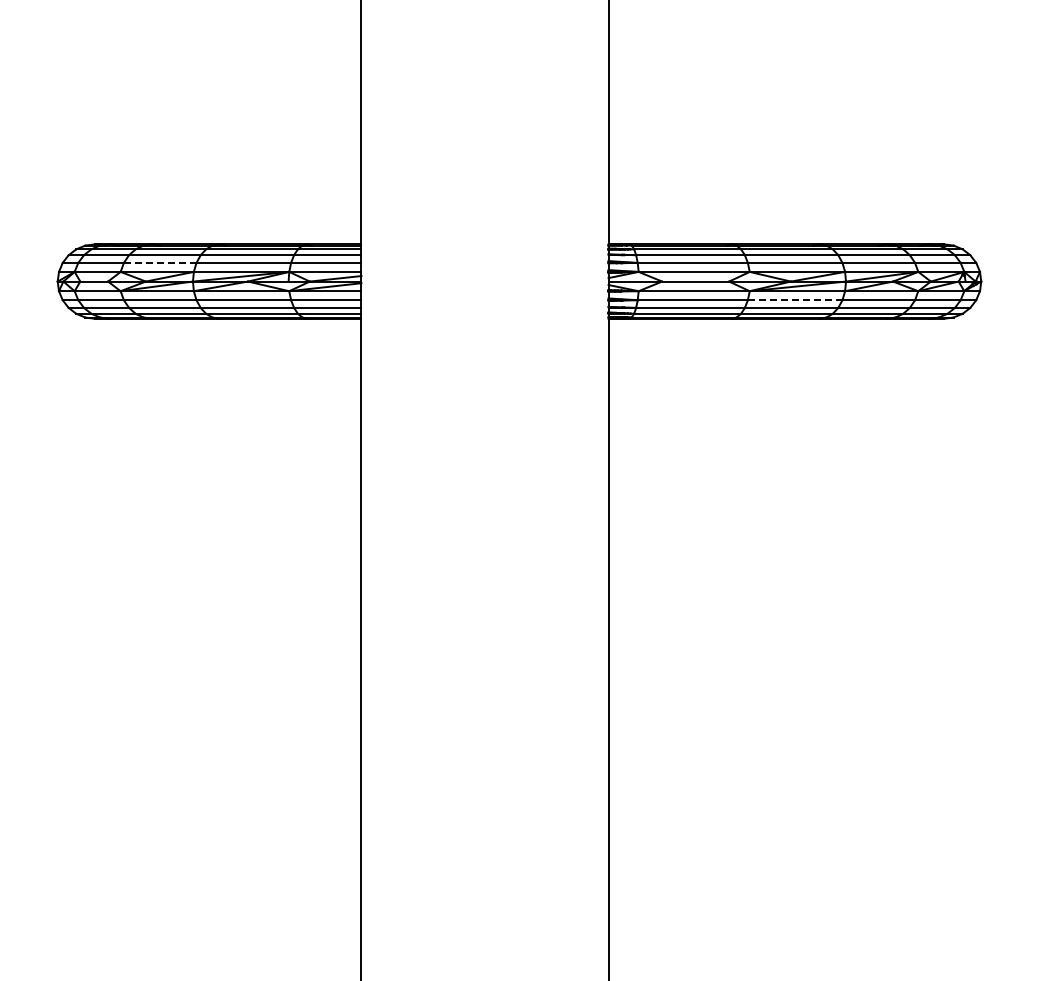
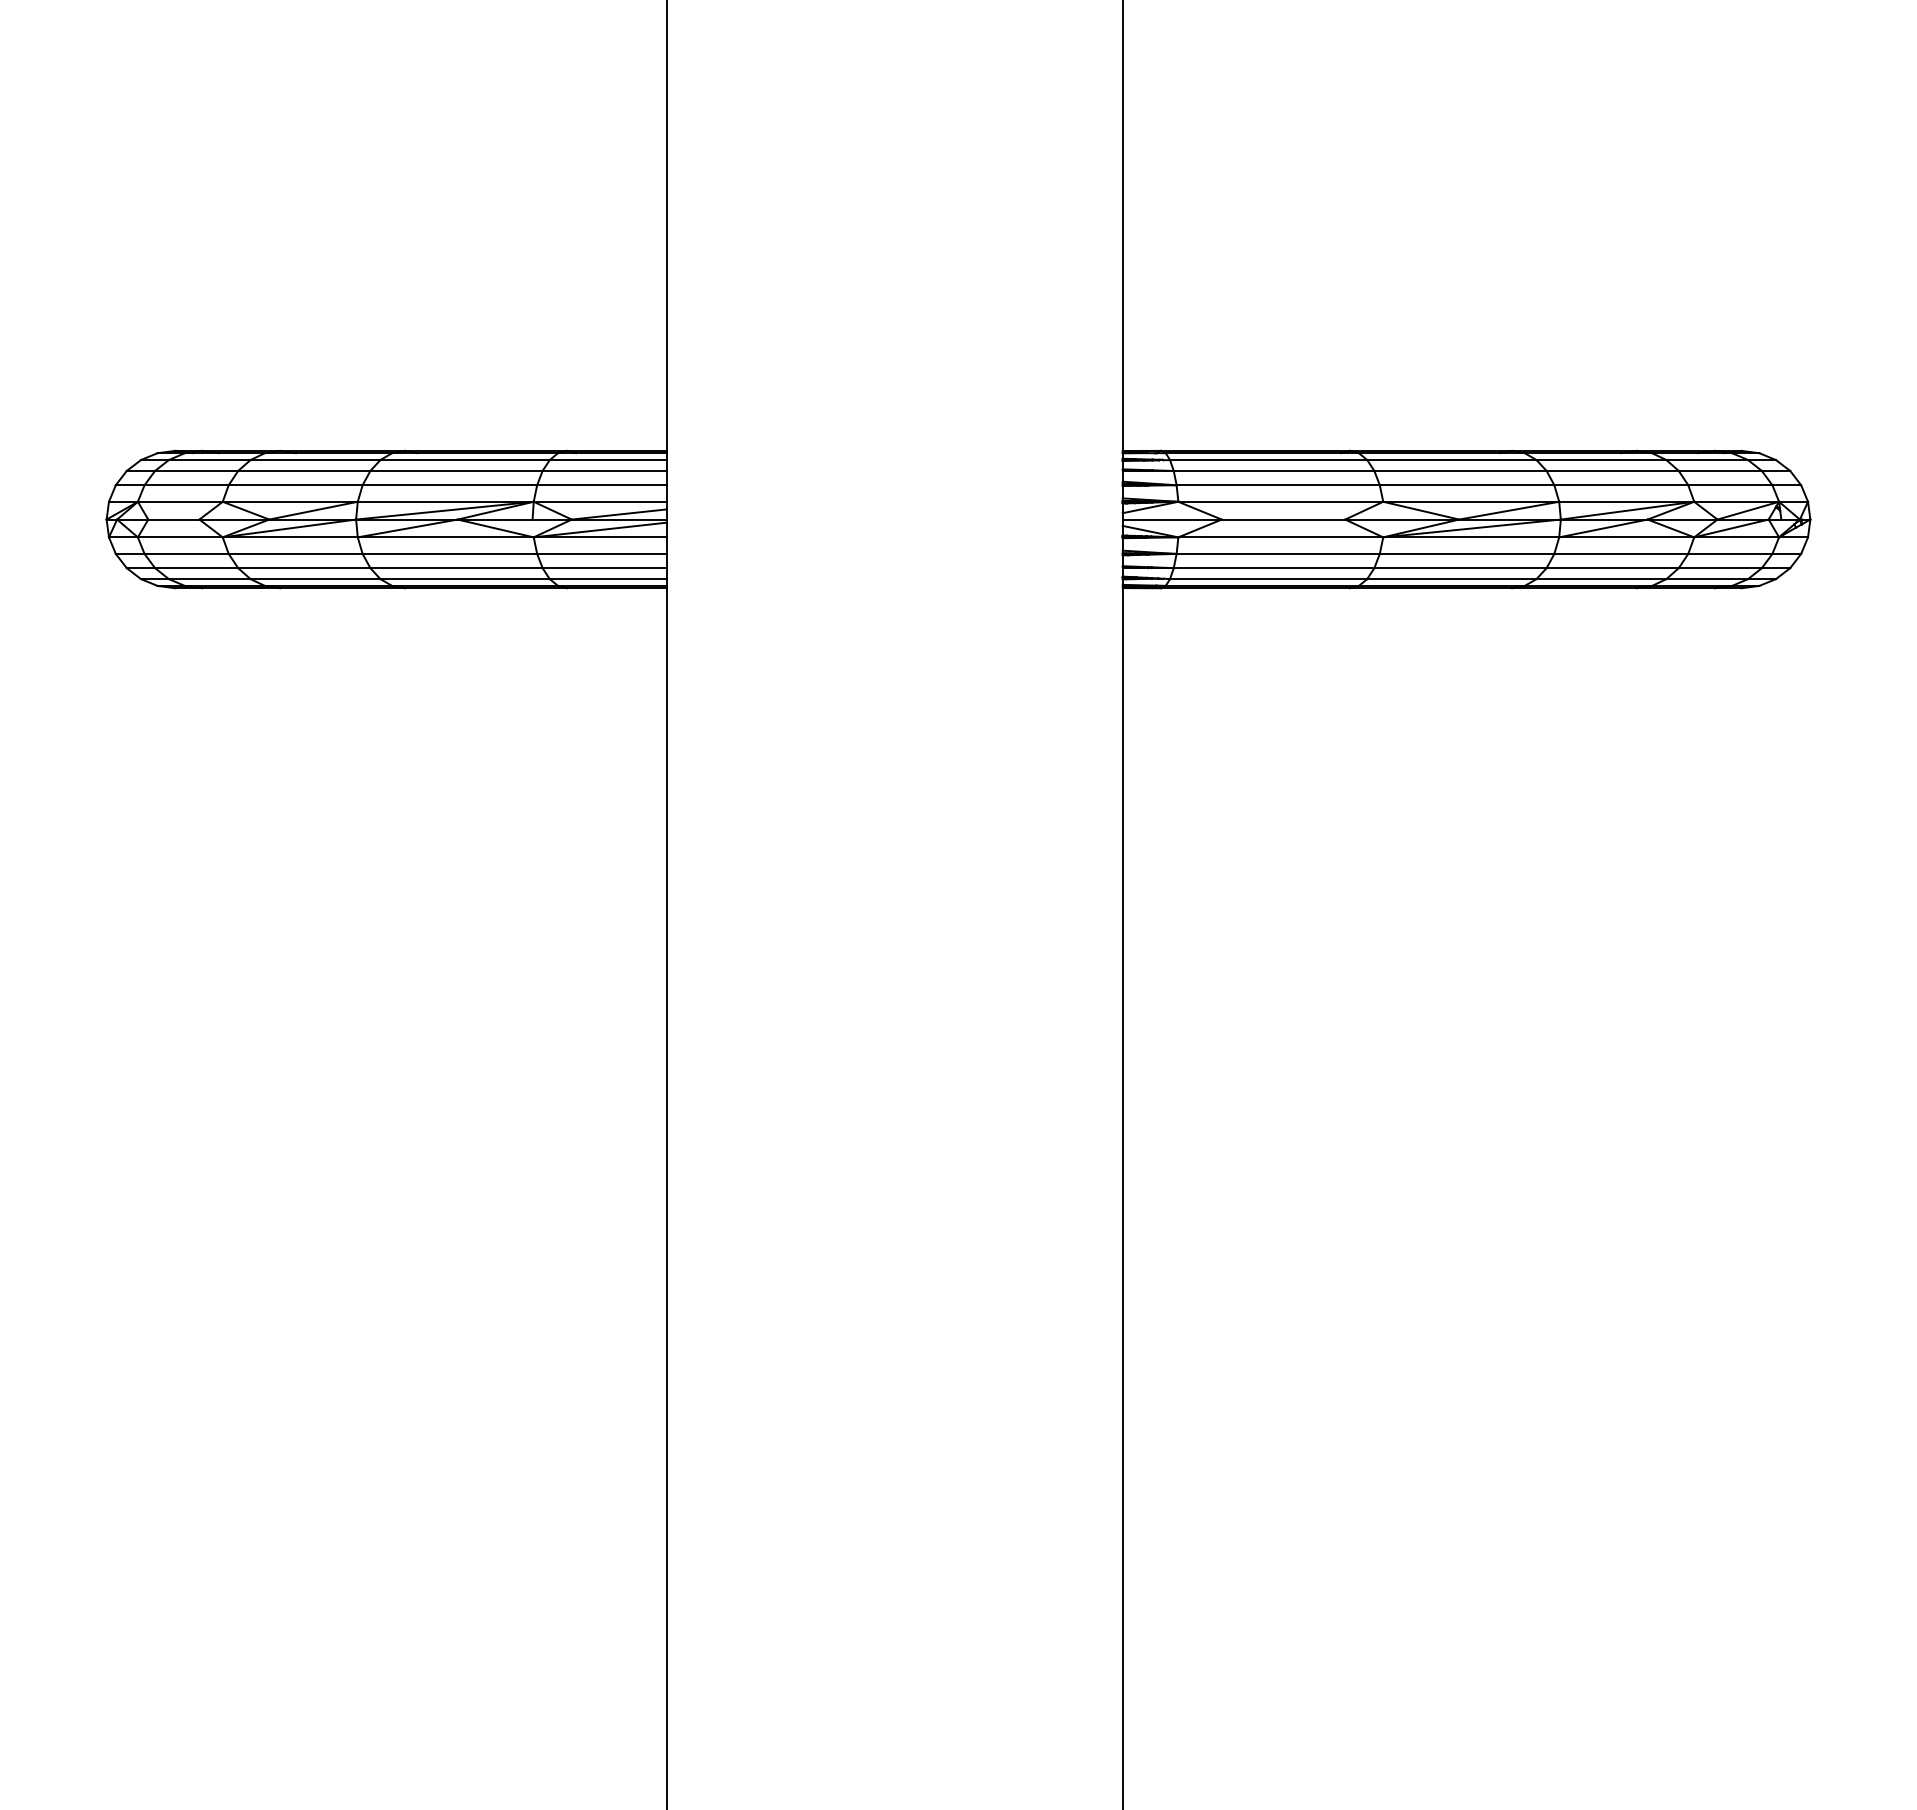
line: (160, 262) -> (296, 484), dashed -> solid
line: (795, 300) -> (1467, 554), dashed -> solid

